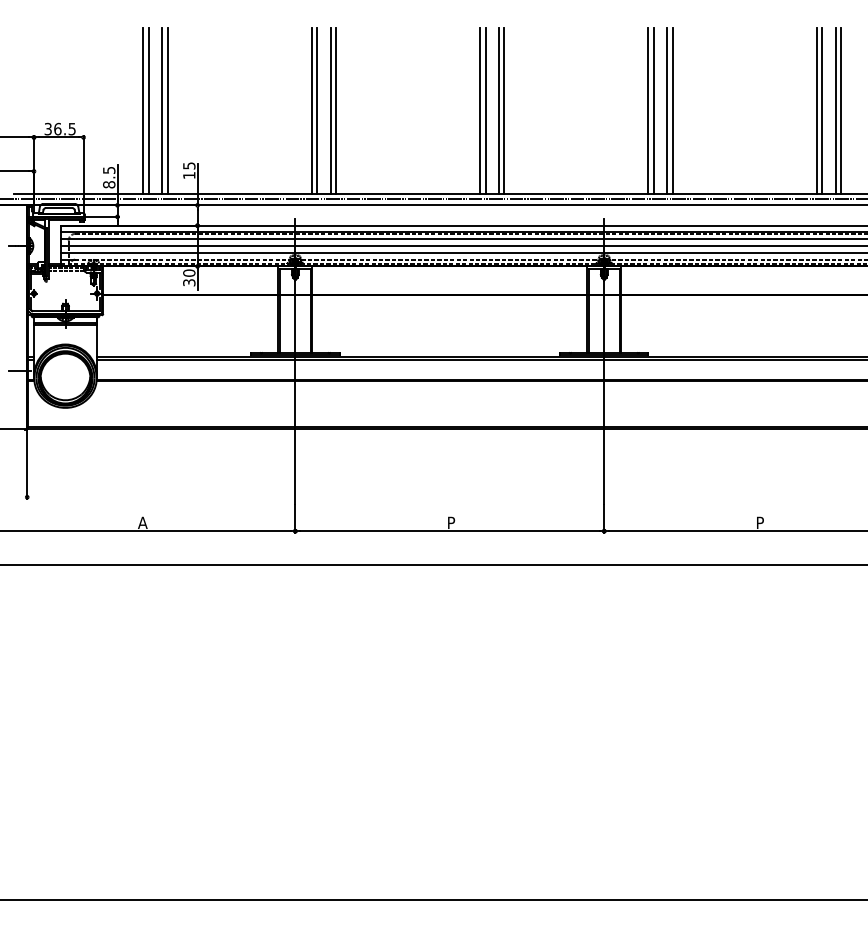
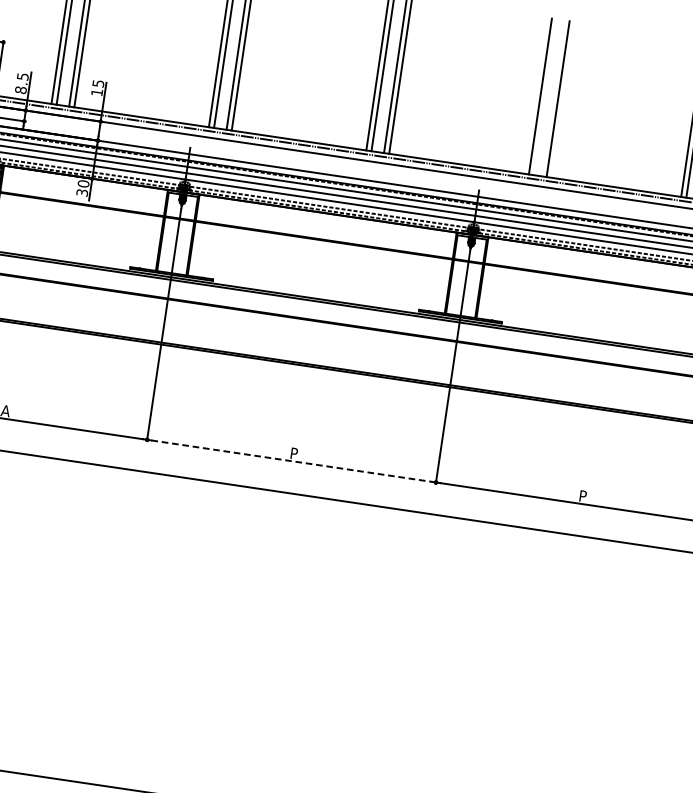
line: (648, 110) -> (535, 95), removed
line: (667, 110) -> (553, 97), removed
line: (449, 531) -> (291, 461), solid -> dashed

